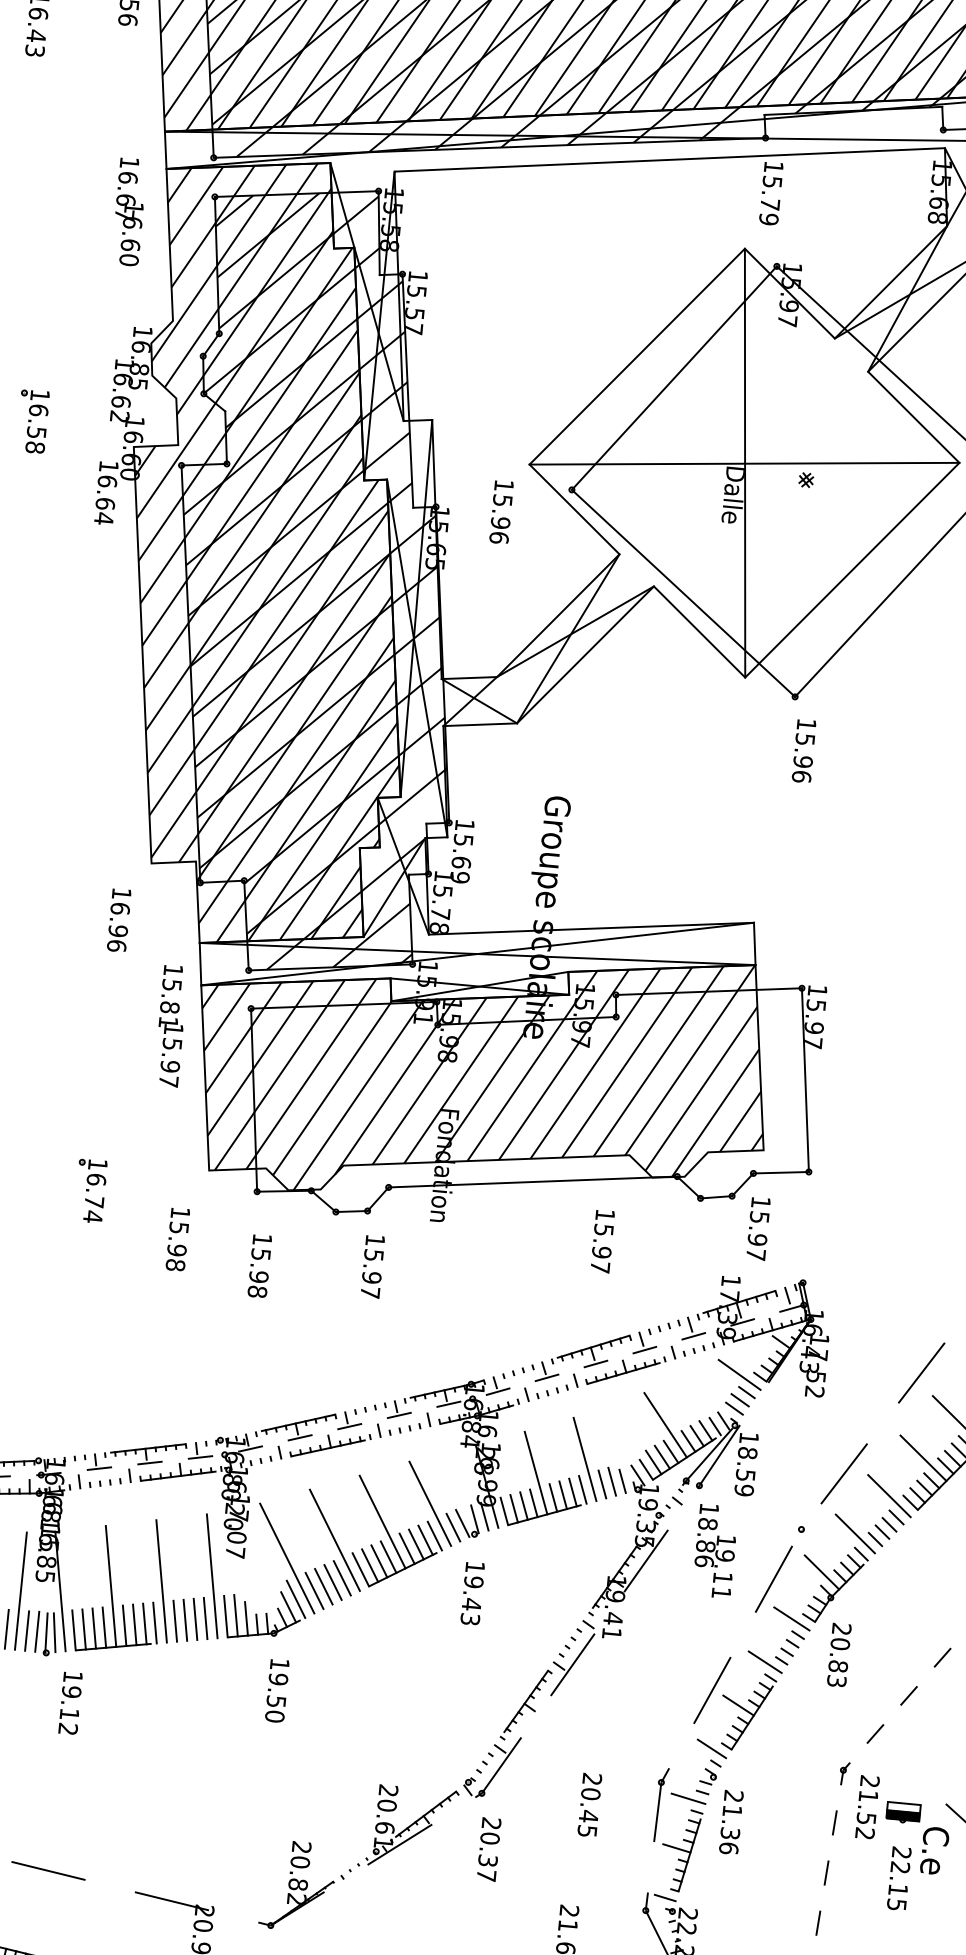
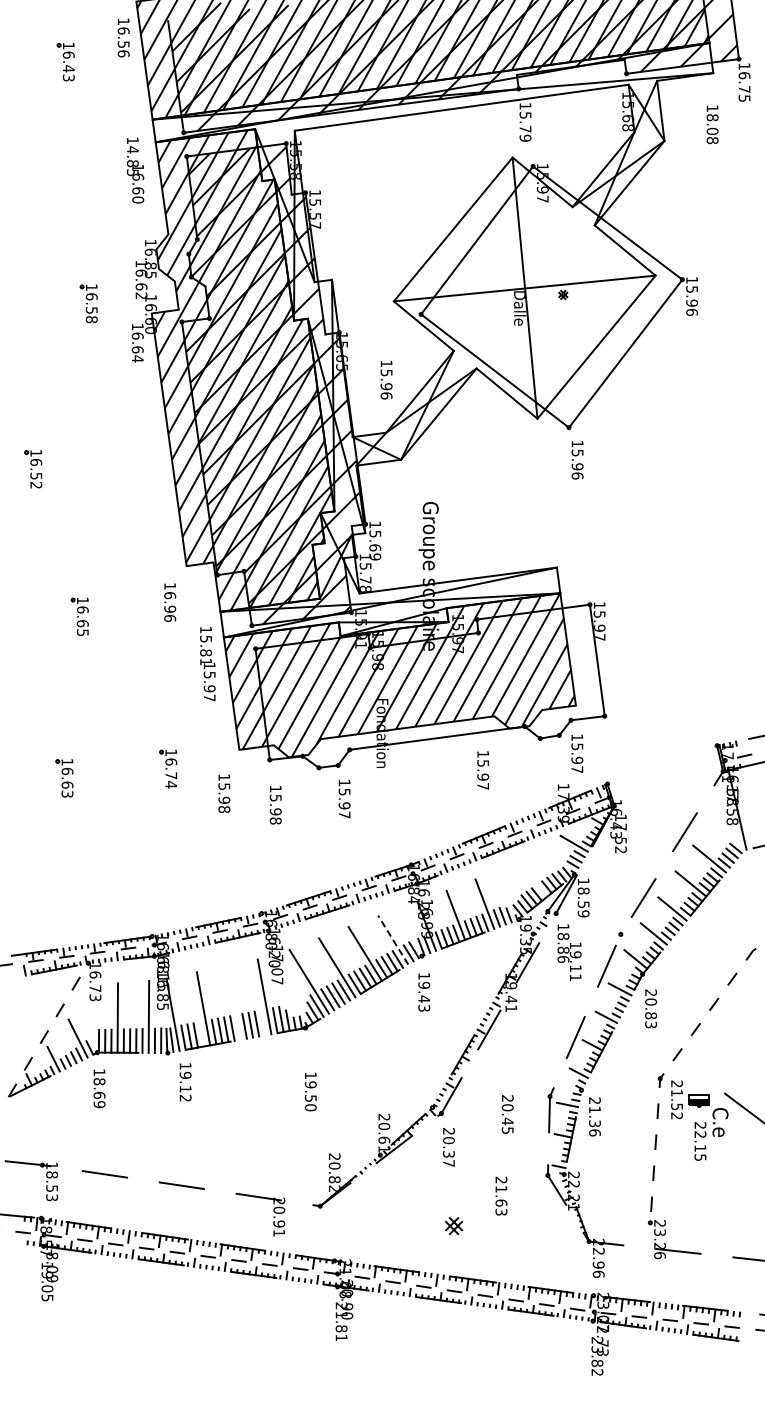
text: (125, 196) -> (132, 161), 16.67 -> 14.85
text: (501, 511) -> (386, 379), moved
line: (664, 1424) -> (531, 878), removed
line: (430, 1504) -> (393, 940), solid -> dashed
line: (160, 1580) -> (233, 1002), removed
line: (204, 1617) -> (262, 1022), removed
line: (103, 1627) -> (201, 1034), removed
text: (276, 1690) -> (310, 1091), moved

